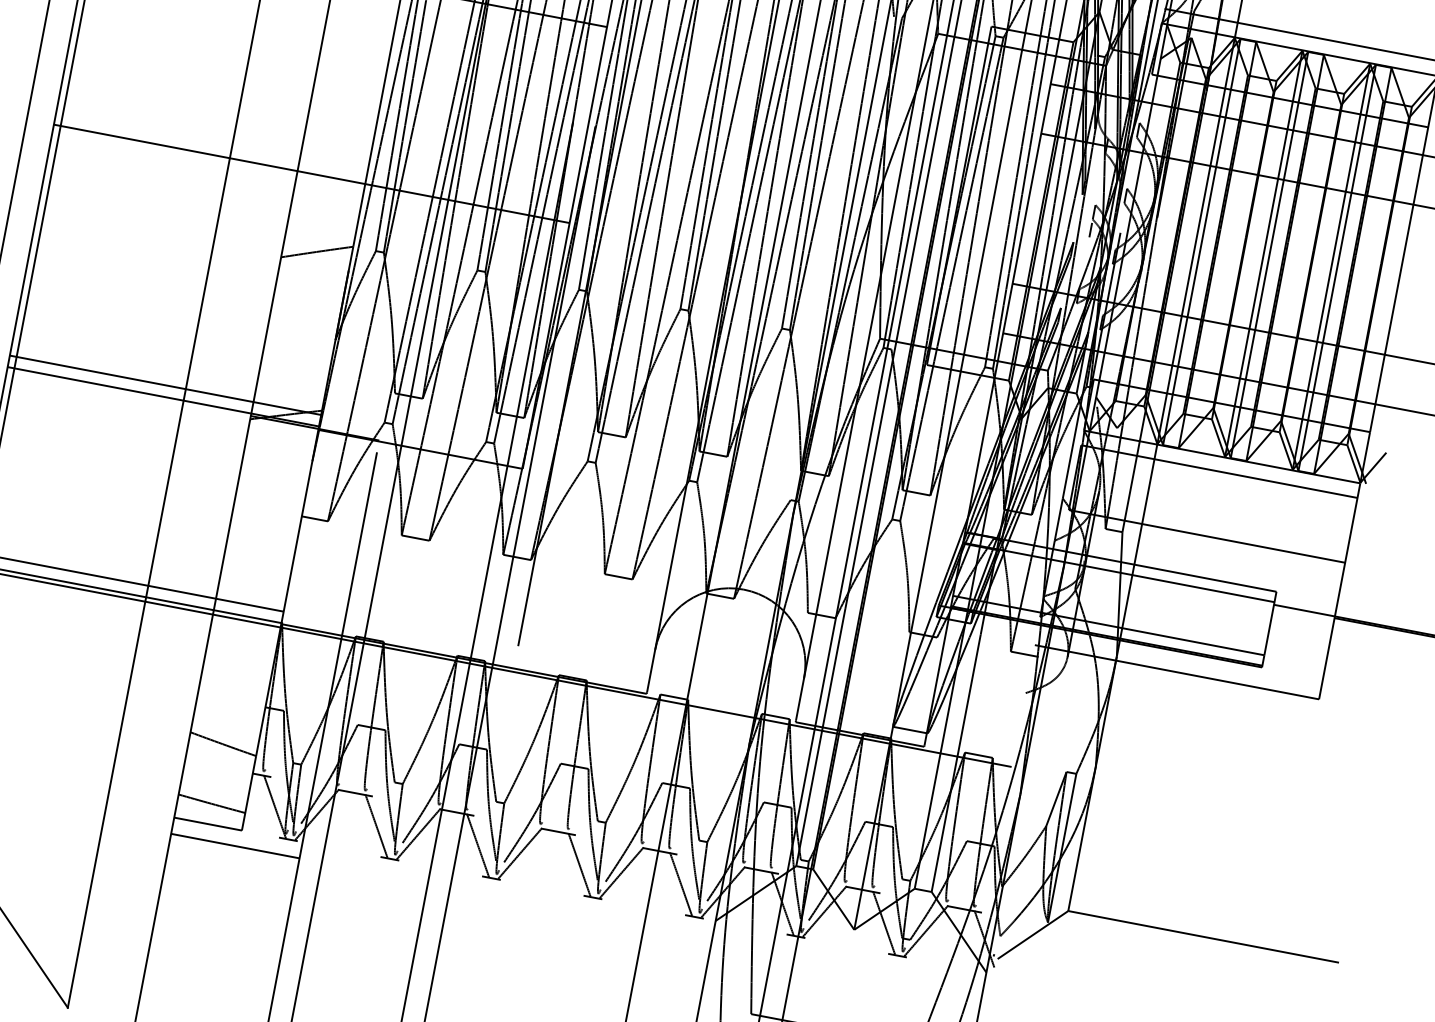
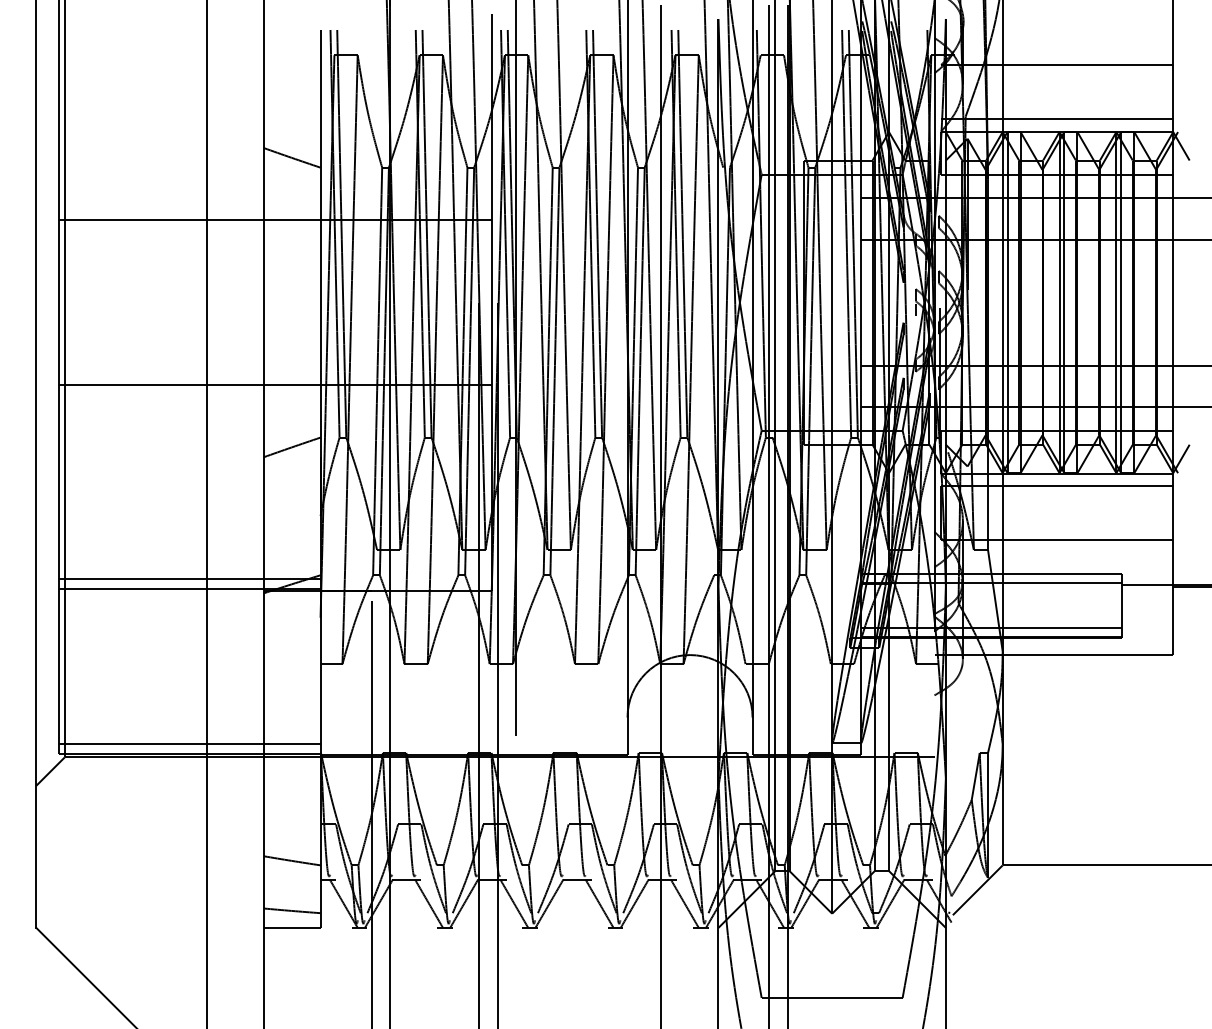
line: (235, 846) -> (317, 941), removed

